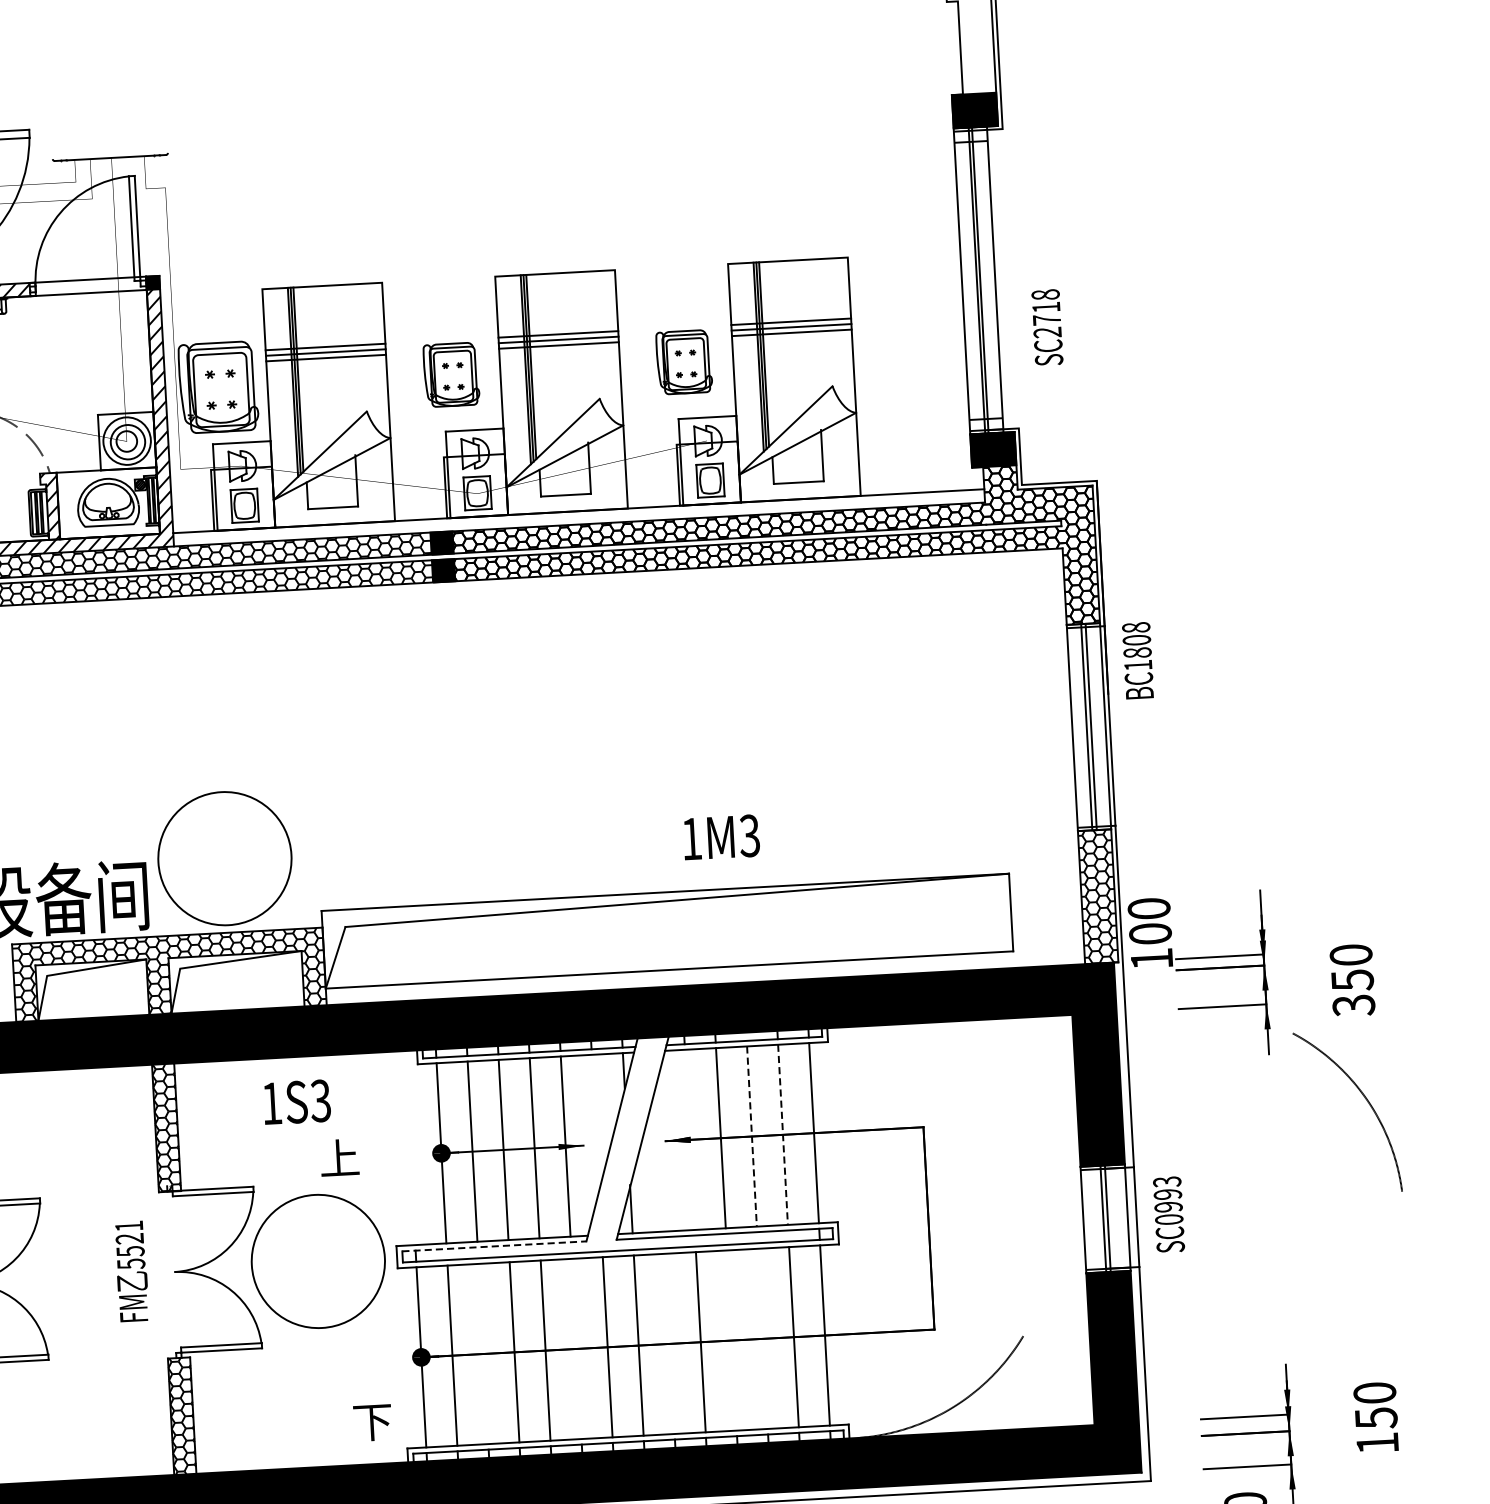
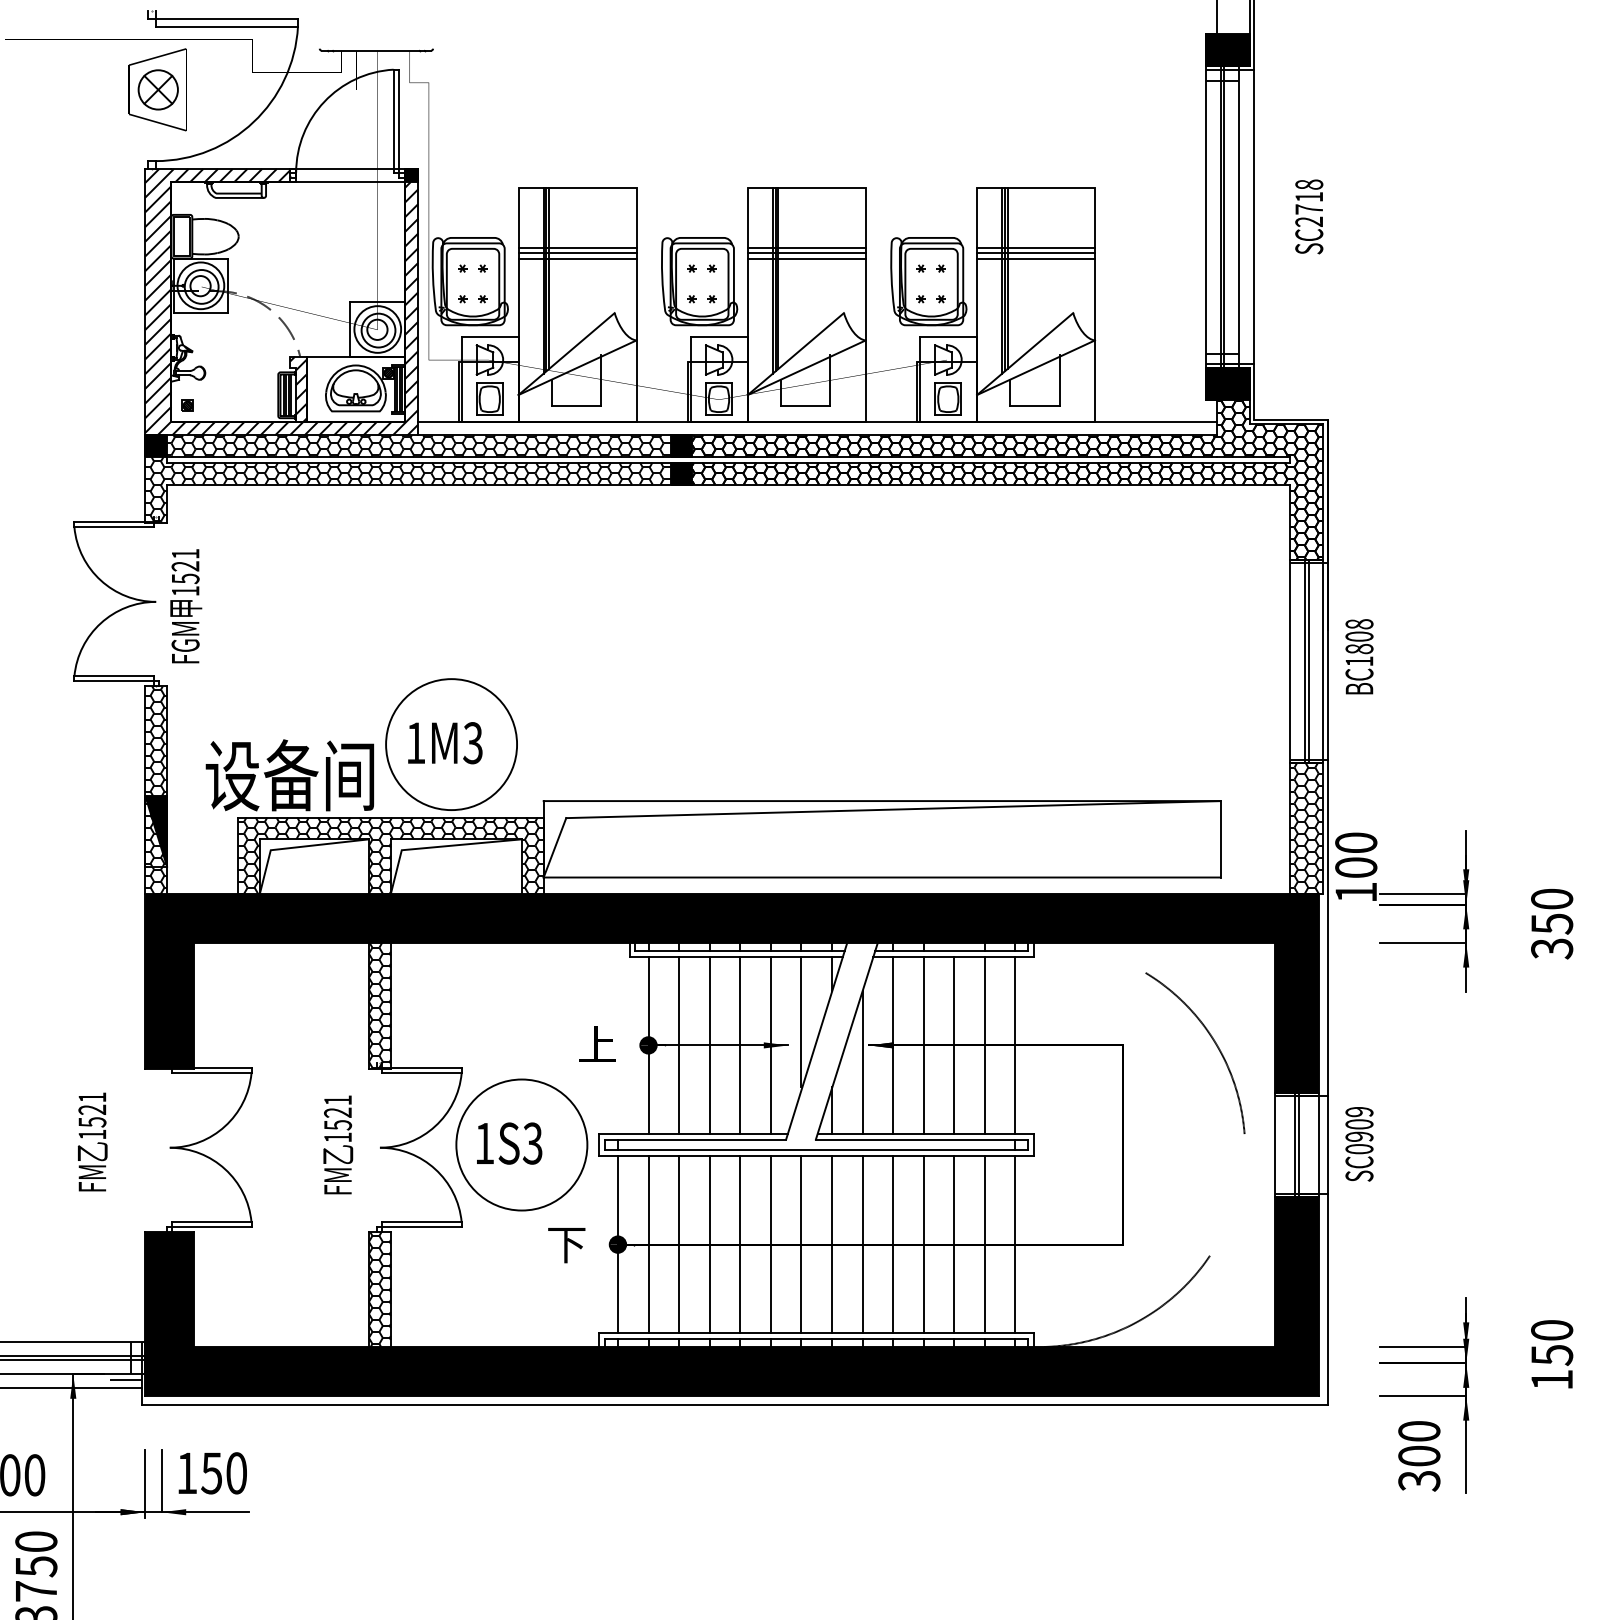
line: (1010, 278) -> (1253, 216), added
text: (1047, 327) -> (1309, 216), moved
part: (683, 362) -> (928, 281), size x1.43
part: (451, 374) -> (699, 281), size x1.43
text: (1137, 660) -> (1359, 656), moved
text: (721, 837) -> (445, 743), moved
arc: (1364, 1098) -> (1212, 1040), moved
text: (297, 1102) -> (509, 1143), moved
line: (595, 1120) -> (801, 1021), added
line: (782, 1134) -> (984, 1045), dashed -> solid
line: (752, 1136) -> (954, 1045), dashed -> solid
line: (690, 1139) -> (893, 1045), added
text: (339, 1156) -> (597, 1043), moved
line: (659, 1158) -> (862, 1062), added
text: (1167, 1188) -> (1359, 1118), SC0993 -> SC0909
line: (494, 1246) -> (695, 1139), dashed -> solid
text: (131, 1263) -> (338, 1137), 5521 -> 1521
line: (763, 1338) -> (954, 1244), added
line: (731, 1340) -> (923, 1244), added
line: (669, 1343) -> (862, 1244), added
line: (576, 1348) -> (770, 1244), added
line: (483, 1353) -> (679, 1244), added
text: (372, 1423) -> (566, 1245), moved

